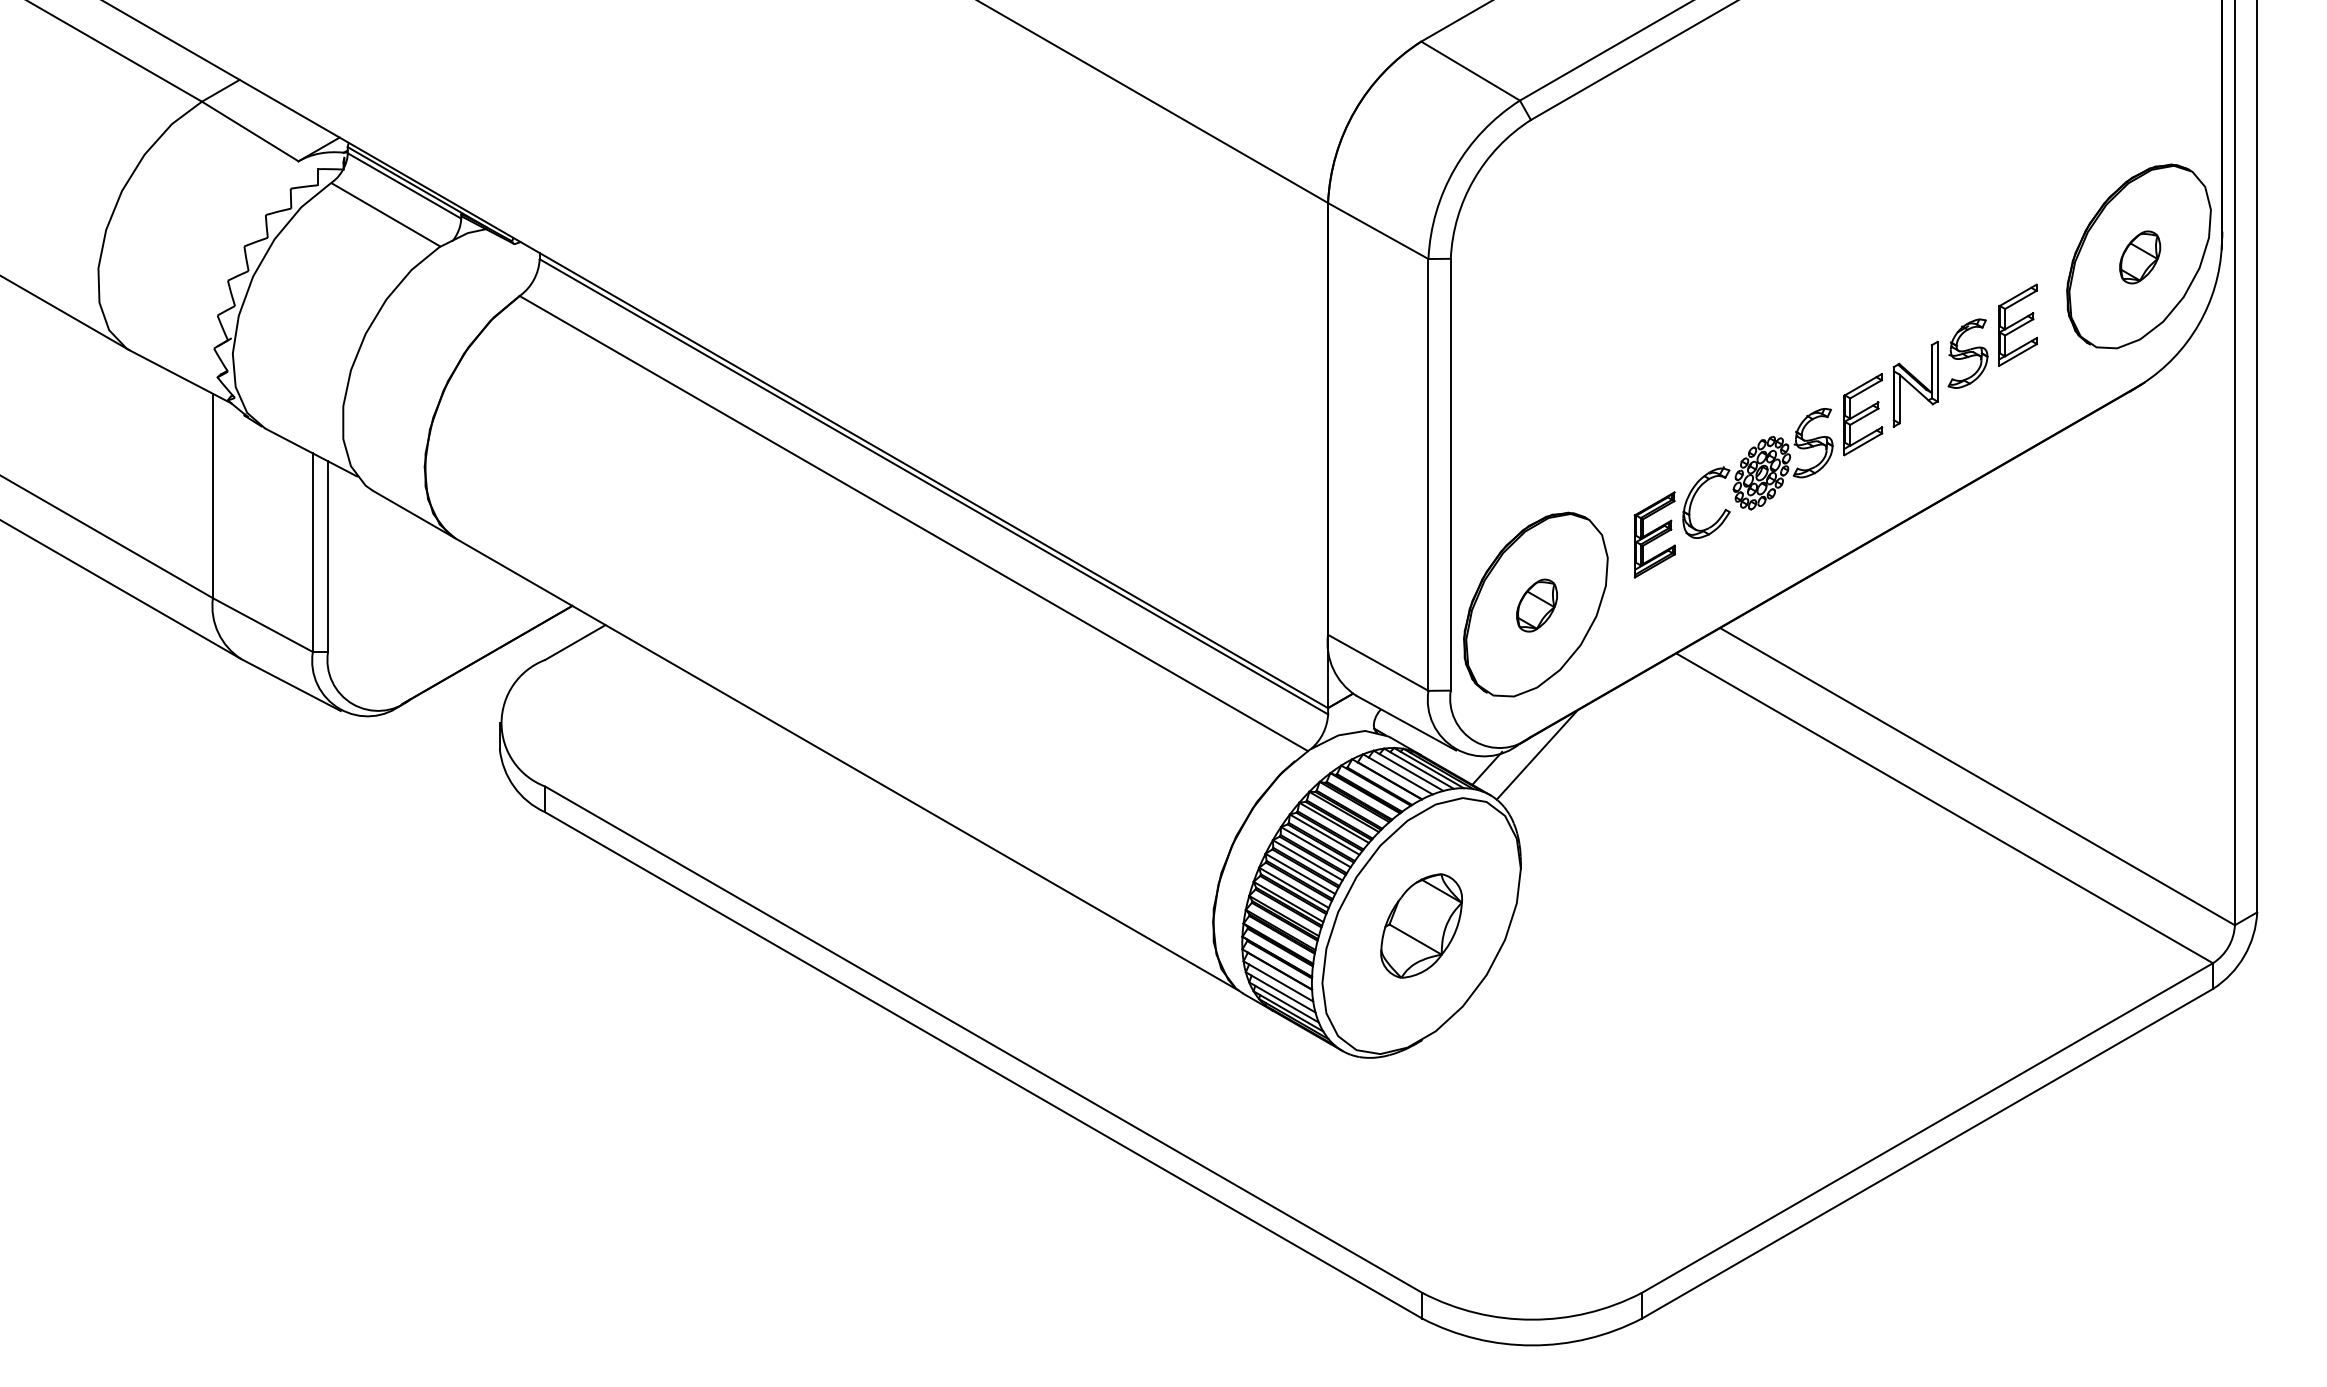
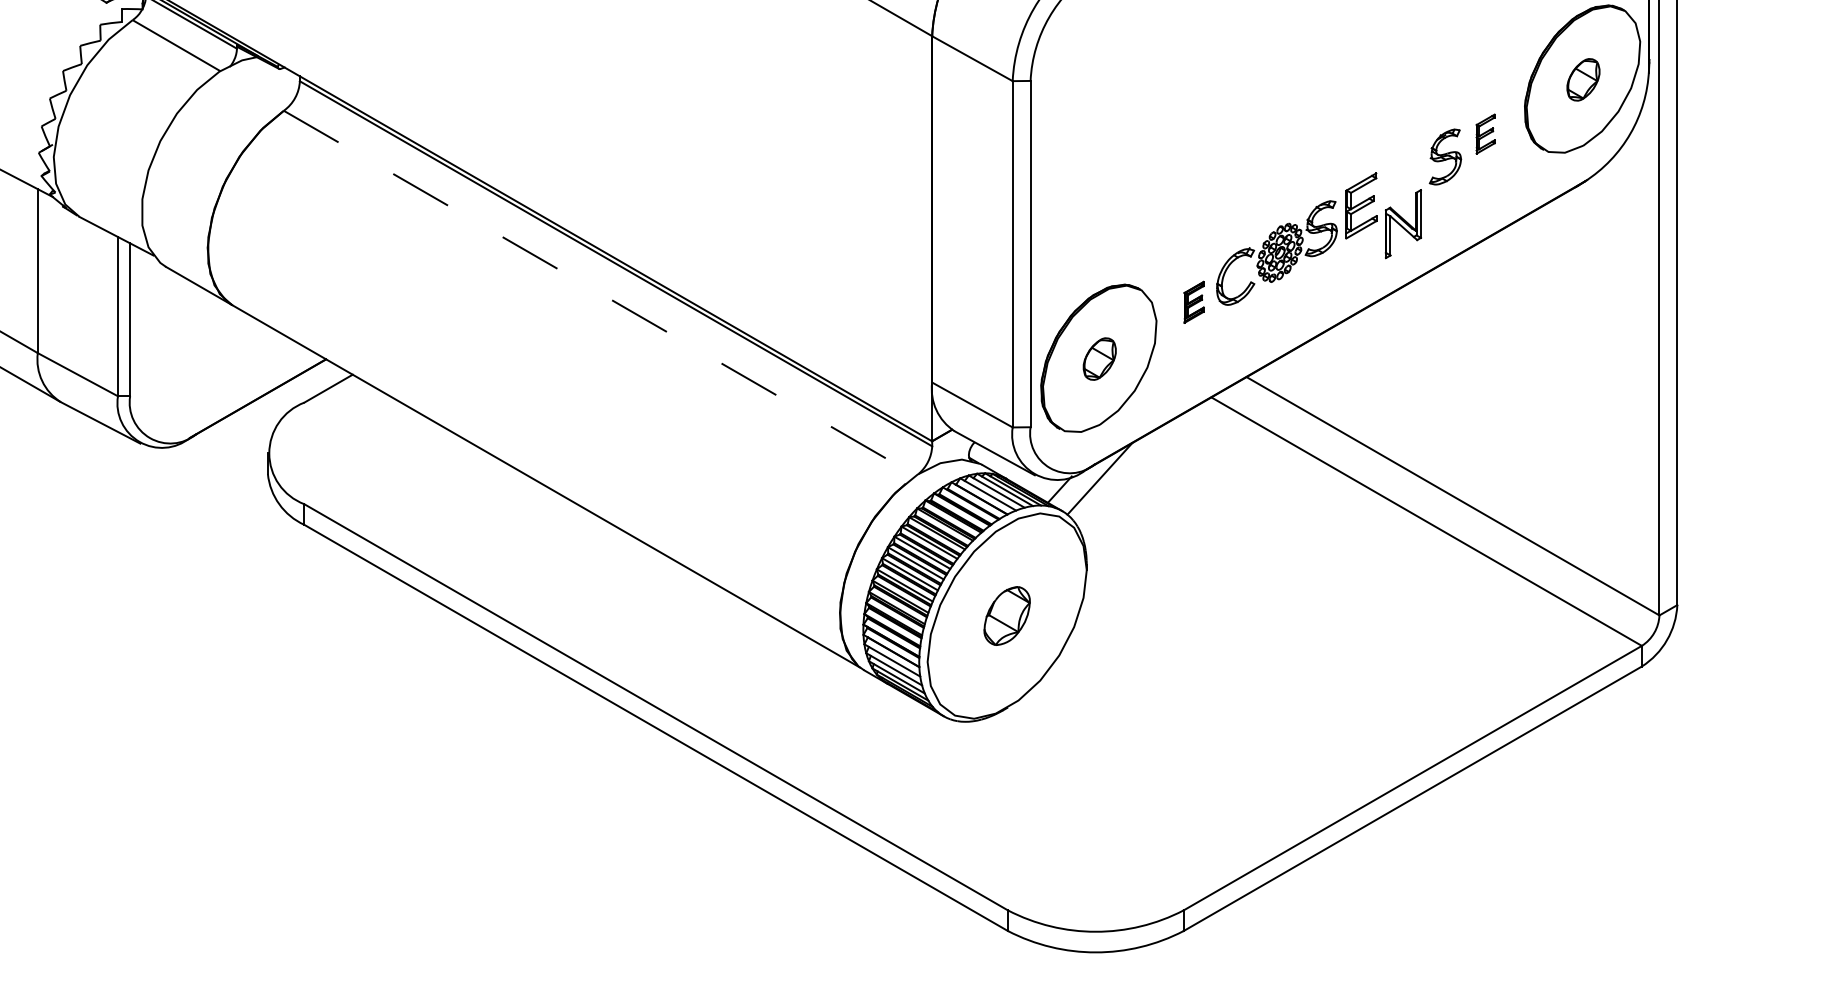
part: (2018, 324) -> (1485, 133), size x0.6
part: (1915, 383) -> (1403, 223), moved
line: (914, 523) -> (600, 293), solid -> dashed
part: (1654, 534) -> (1193, 302), size x0.6
part: (1421, 925) -> (1007, 615), size x0.7

